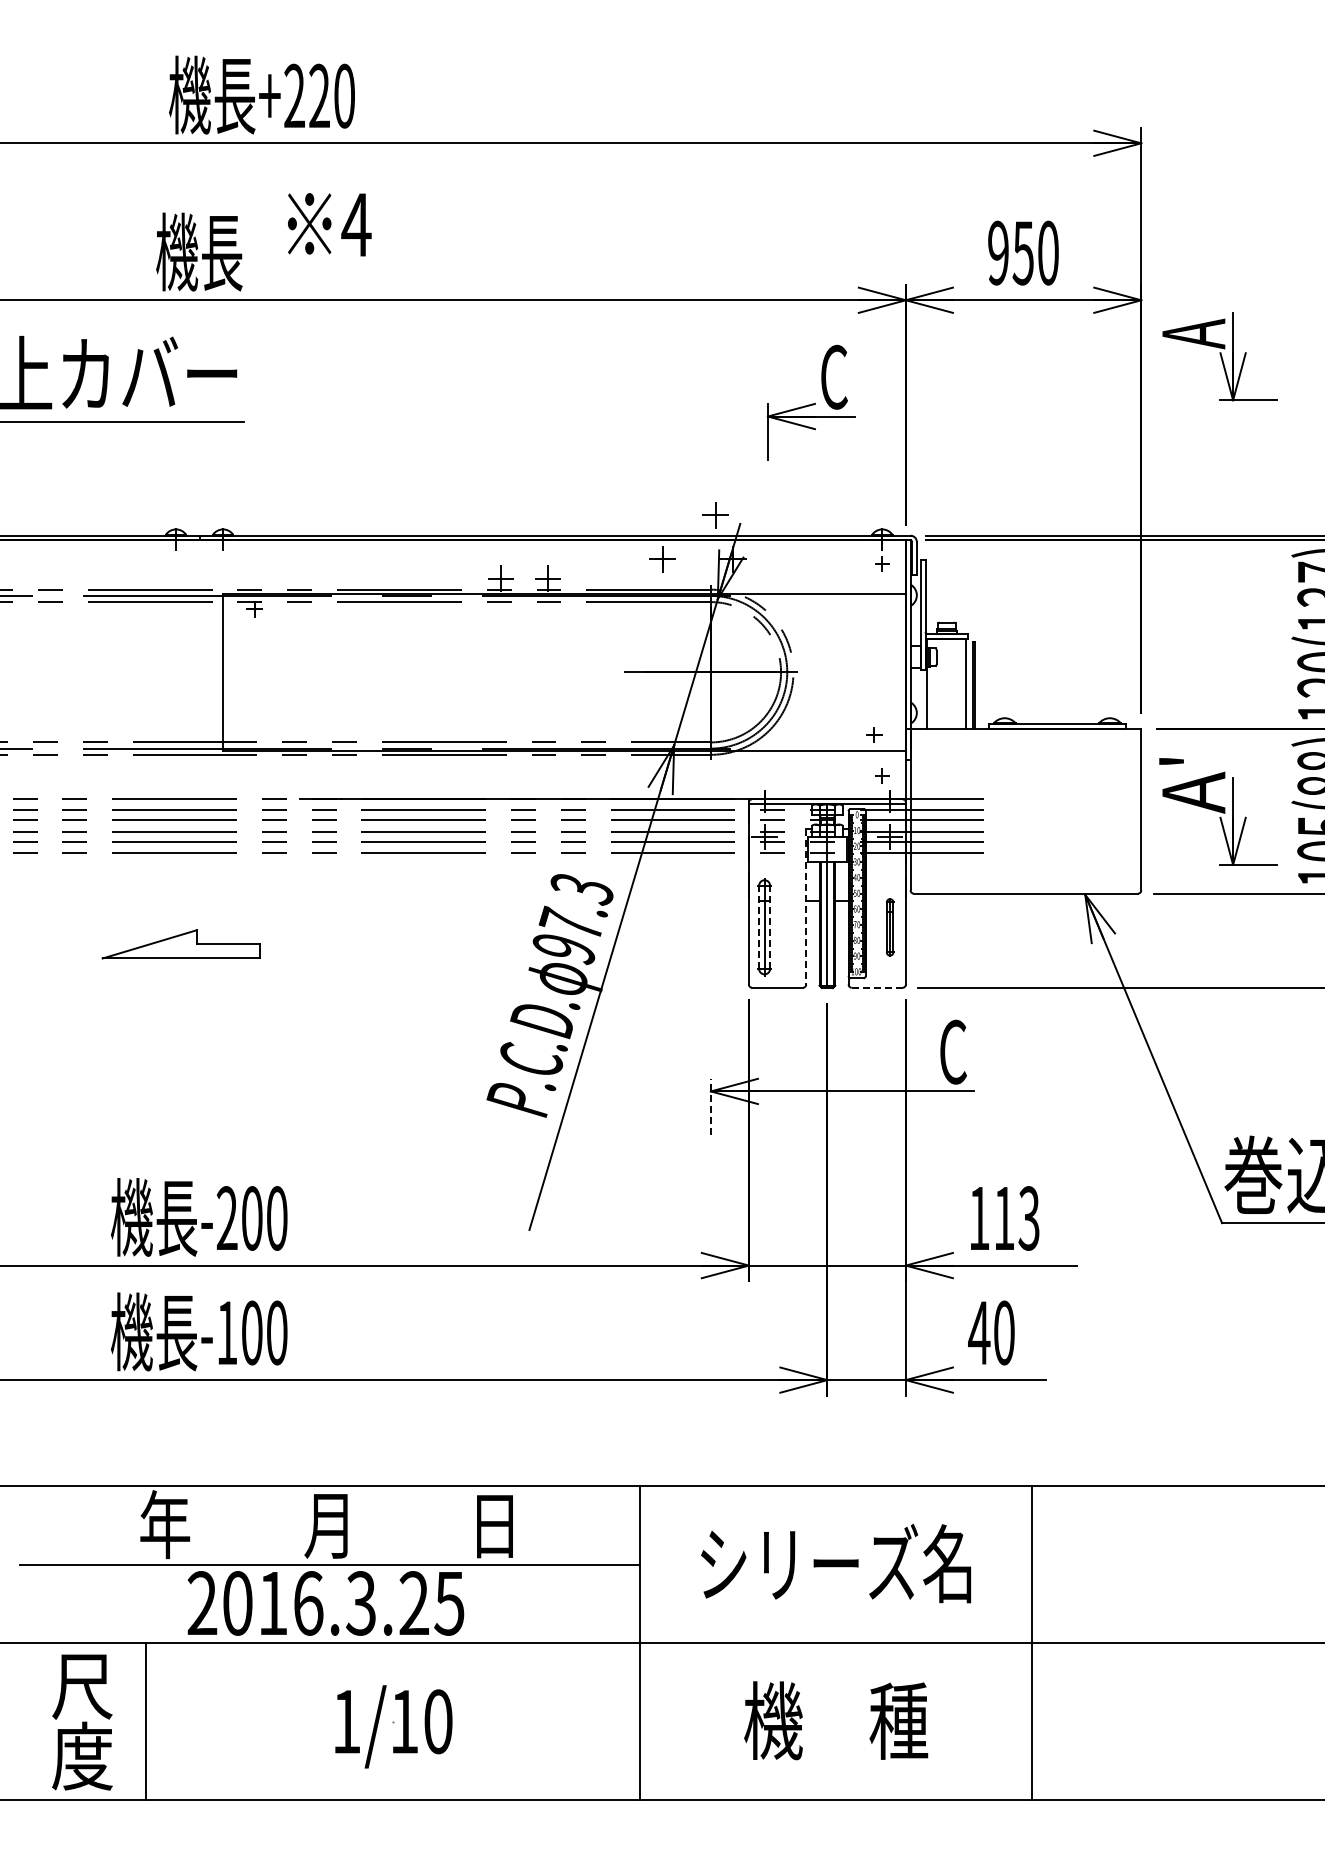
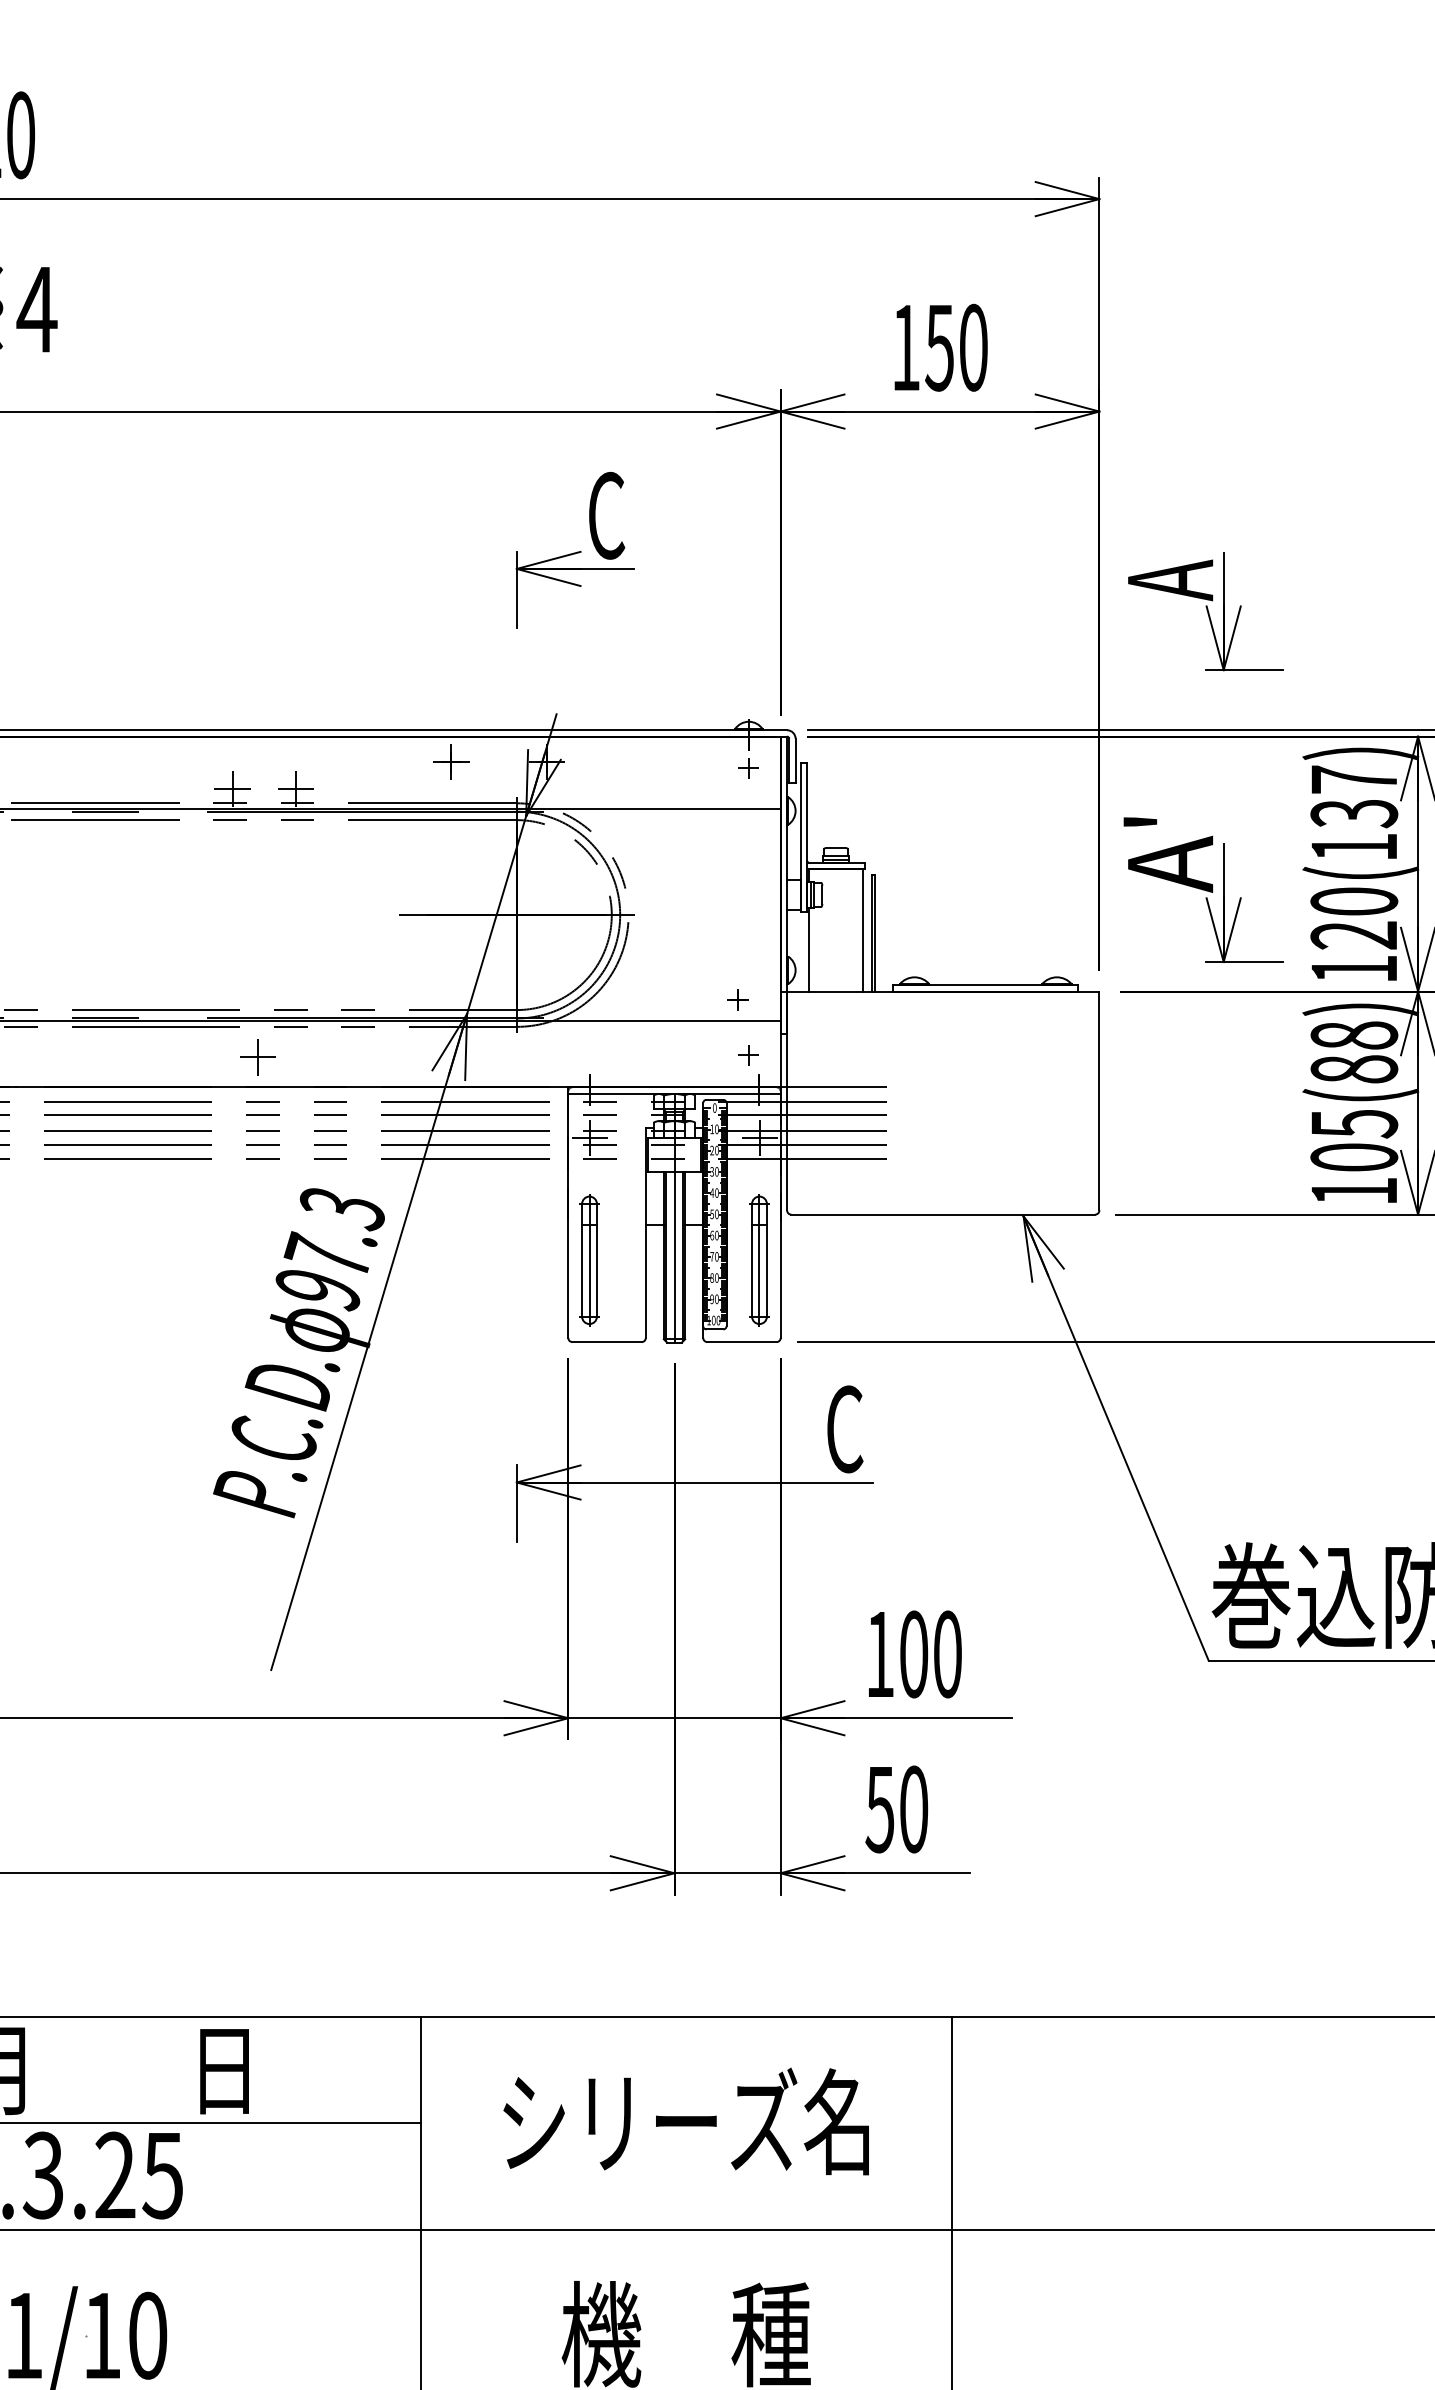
text: (998, 252) -> (906, 346), 950 -> 150
part: (1219, 356) -> (1205, 610), moved
part: (810, 402) -> (574, 549), moved
part: (715, 515) -> (257, 1057), moved
part: (1218, 811) -> (1203, 889), moved
line: (806, 906) -> (646, 1232), dashed -> solid
line: (759, 927) -> (582, 1260), dashed -> solid
line: (770, 927) -> (597, 1260), dashed -> solid
part: (889, 927) -> (758, 1260), size x1.67
line: (877, 987) -> (742, 1341), dashed -> solid
line: (710, 1106) -> (516, 1502), dashed -> solid
text: (1016, 1218) -> (930, 1654), 113 -> 100
text: (979, 1333) -> (880, 1810), 40 -> 50

